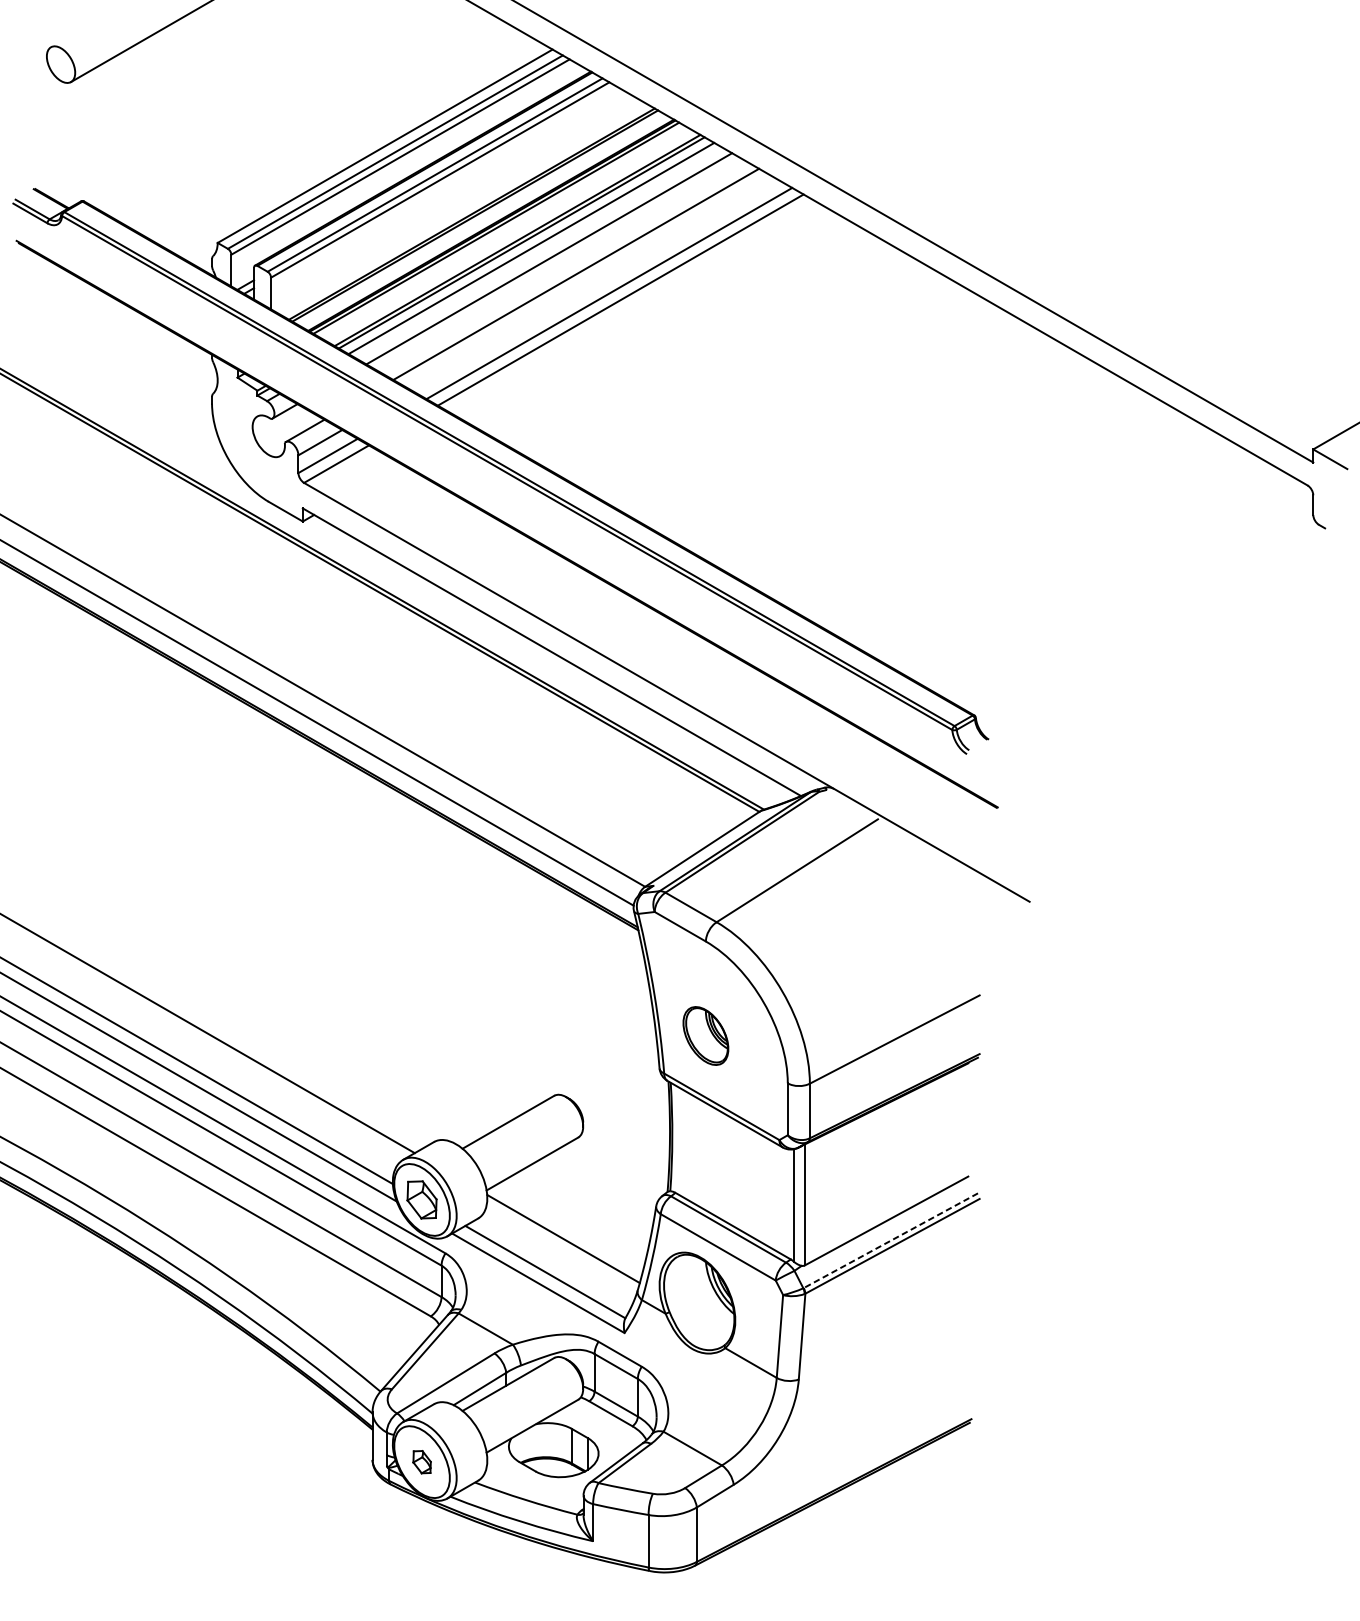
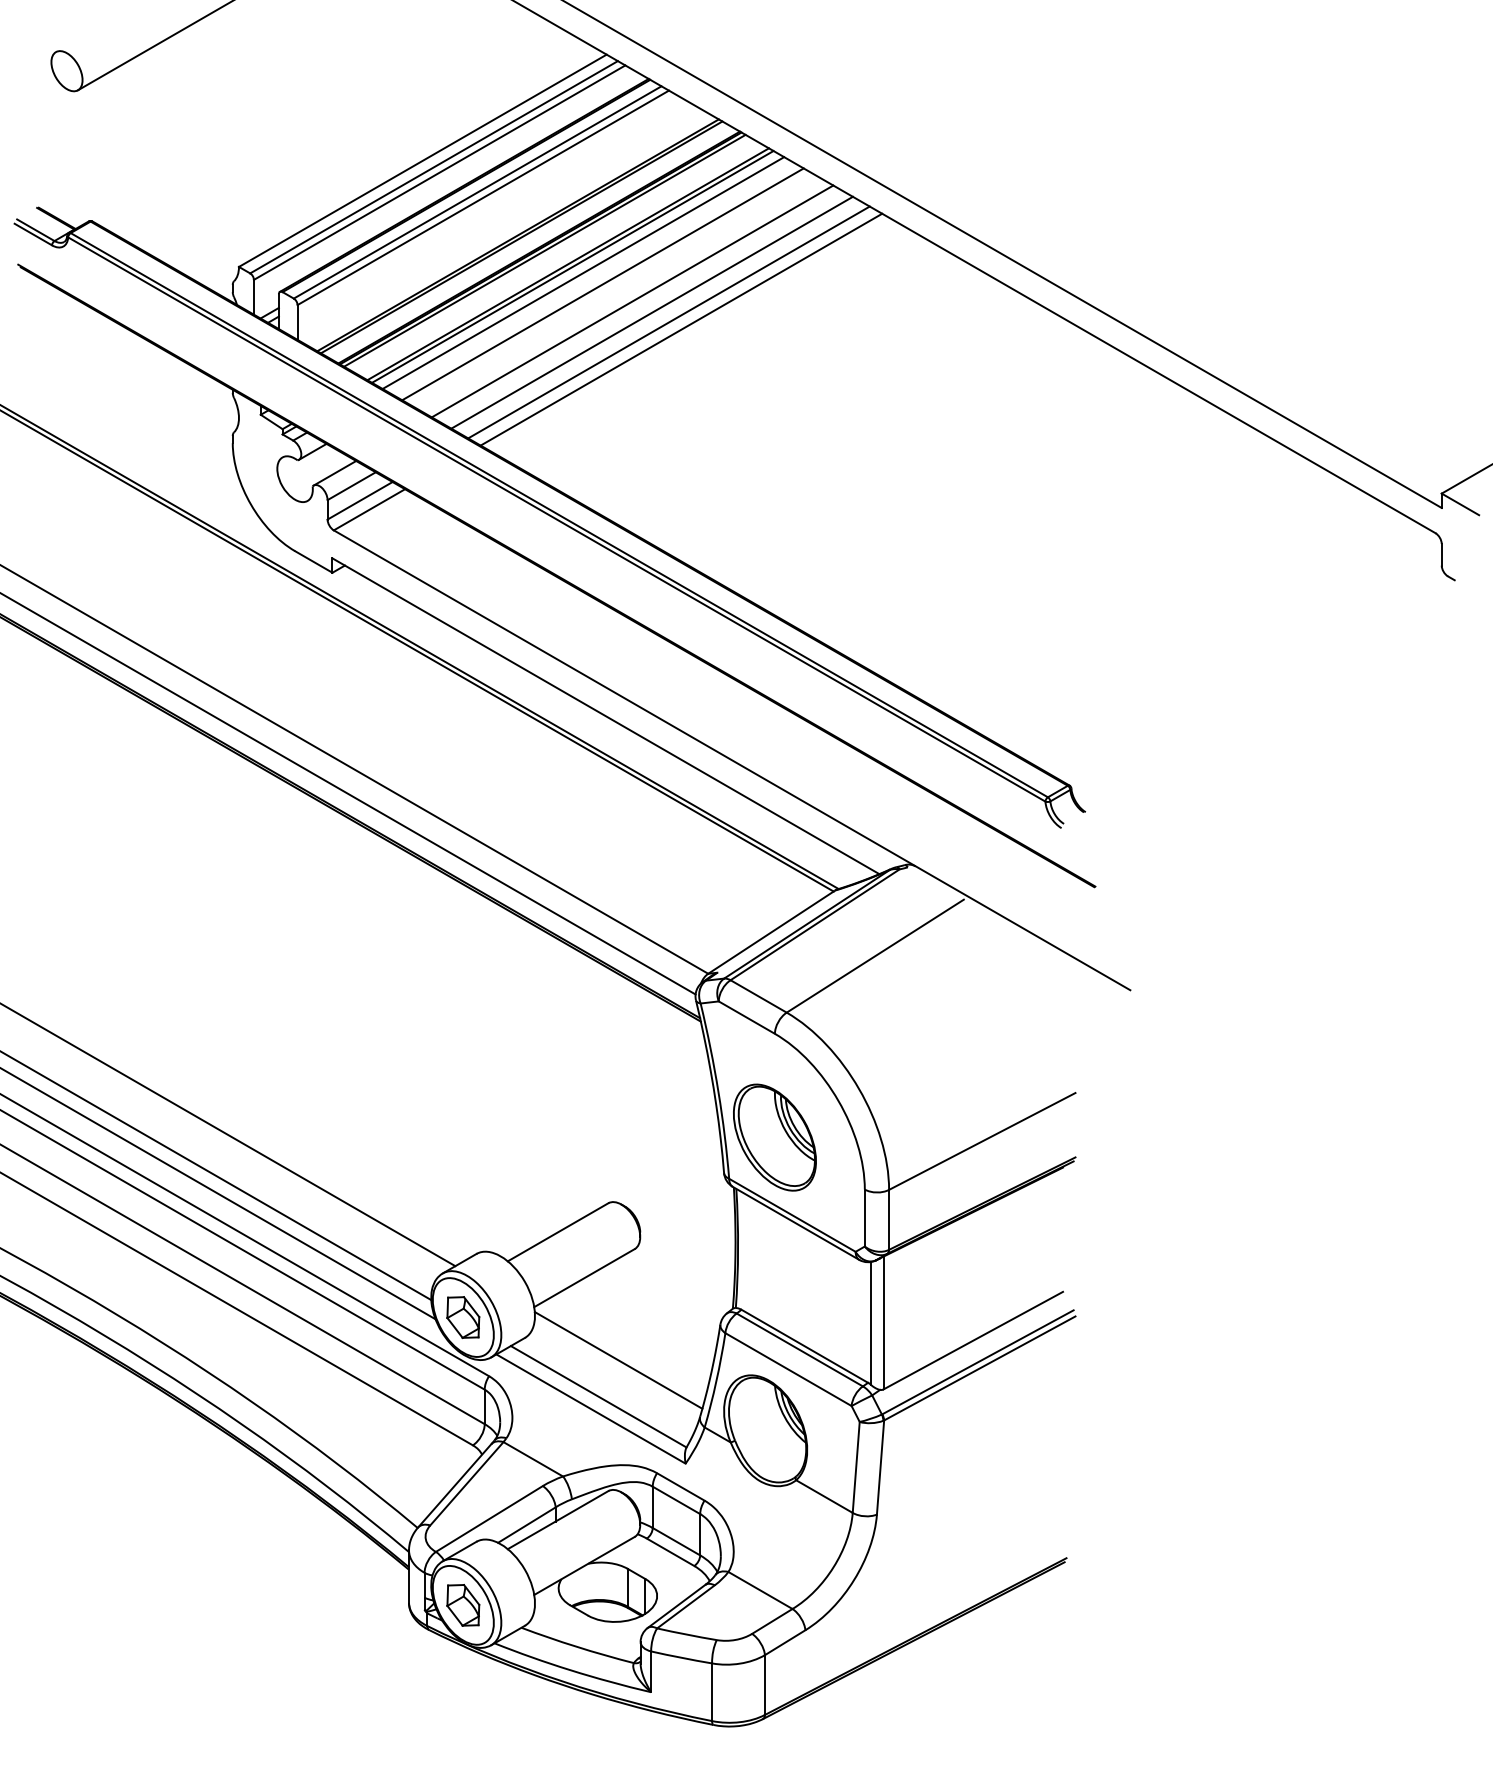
line: (593, 284) -> (651, 312), added
part: (705, 1035) -> (774, 1137), size x1.67
line: (891, 1240) -> (978, 1362), dashed -> solid
part: (422, 1462) -> (463, 1605), size x1.67

